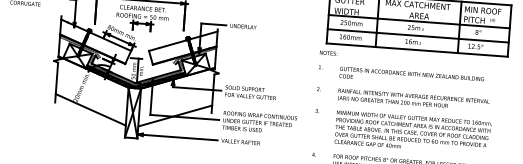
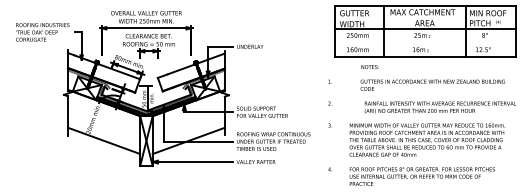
line: (418, 36) -> (425, 43), removed
text: (328, 52) -> (369, 66), moved
text: (411, 76) -> (432, 84), moved
text: (413, 100) -> (440, 107), moved

